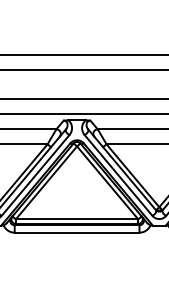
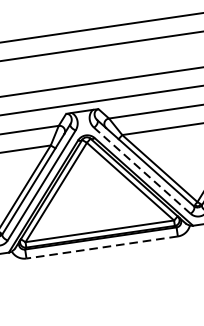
line: (118, 175) -> (142, 170), solid -> dashed
line: (76, 232) -> (101, 247), solid -> dashed

